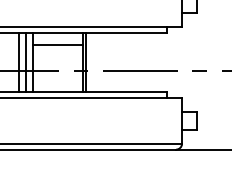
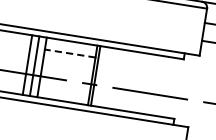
line: (57, 44) -> (70, 53), solid -> dashed

